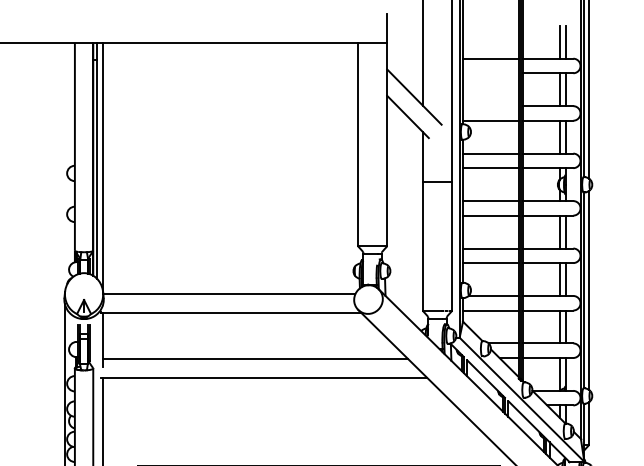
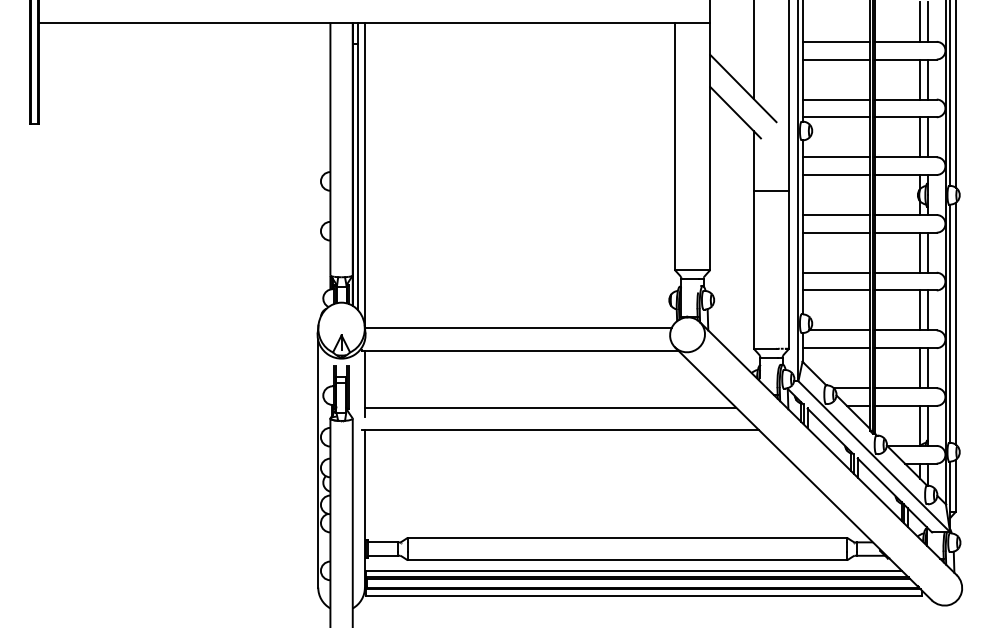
line: (490, 73) -> (836, 59), added
line: (490, 106) -> (836, 99), added

